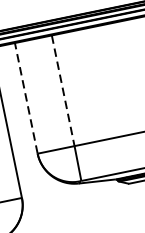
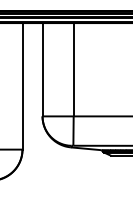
line: (62, 90) -> (73, 69), dashed -> solid
line: (26, 98) -> (42, 69), dashed -> solid

